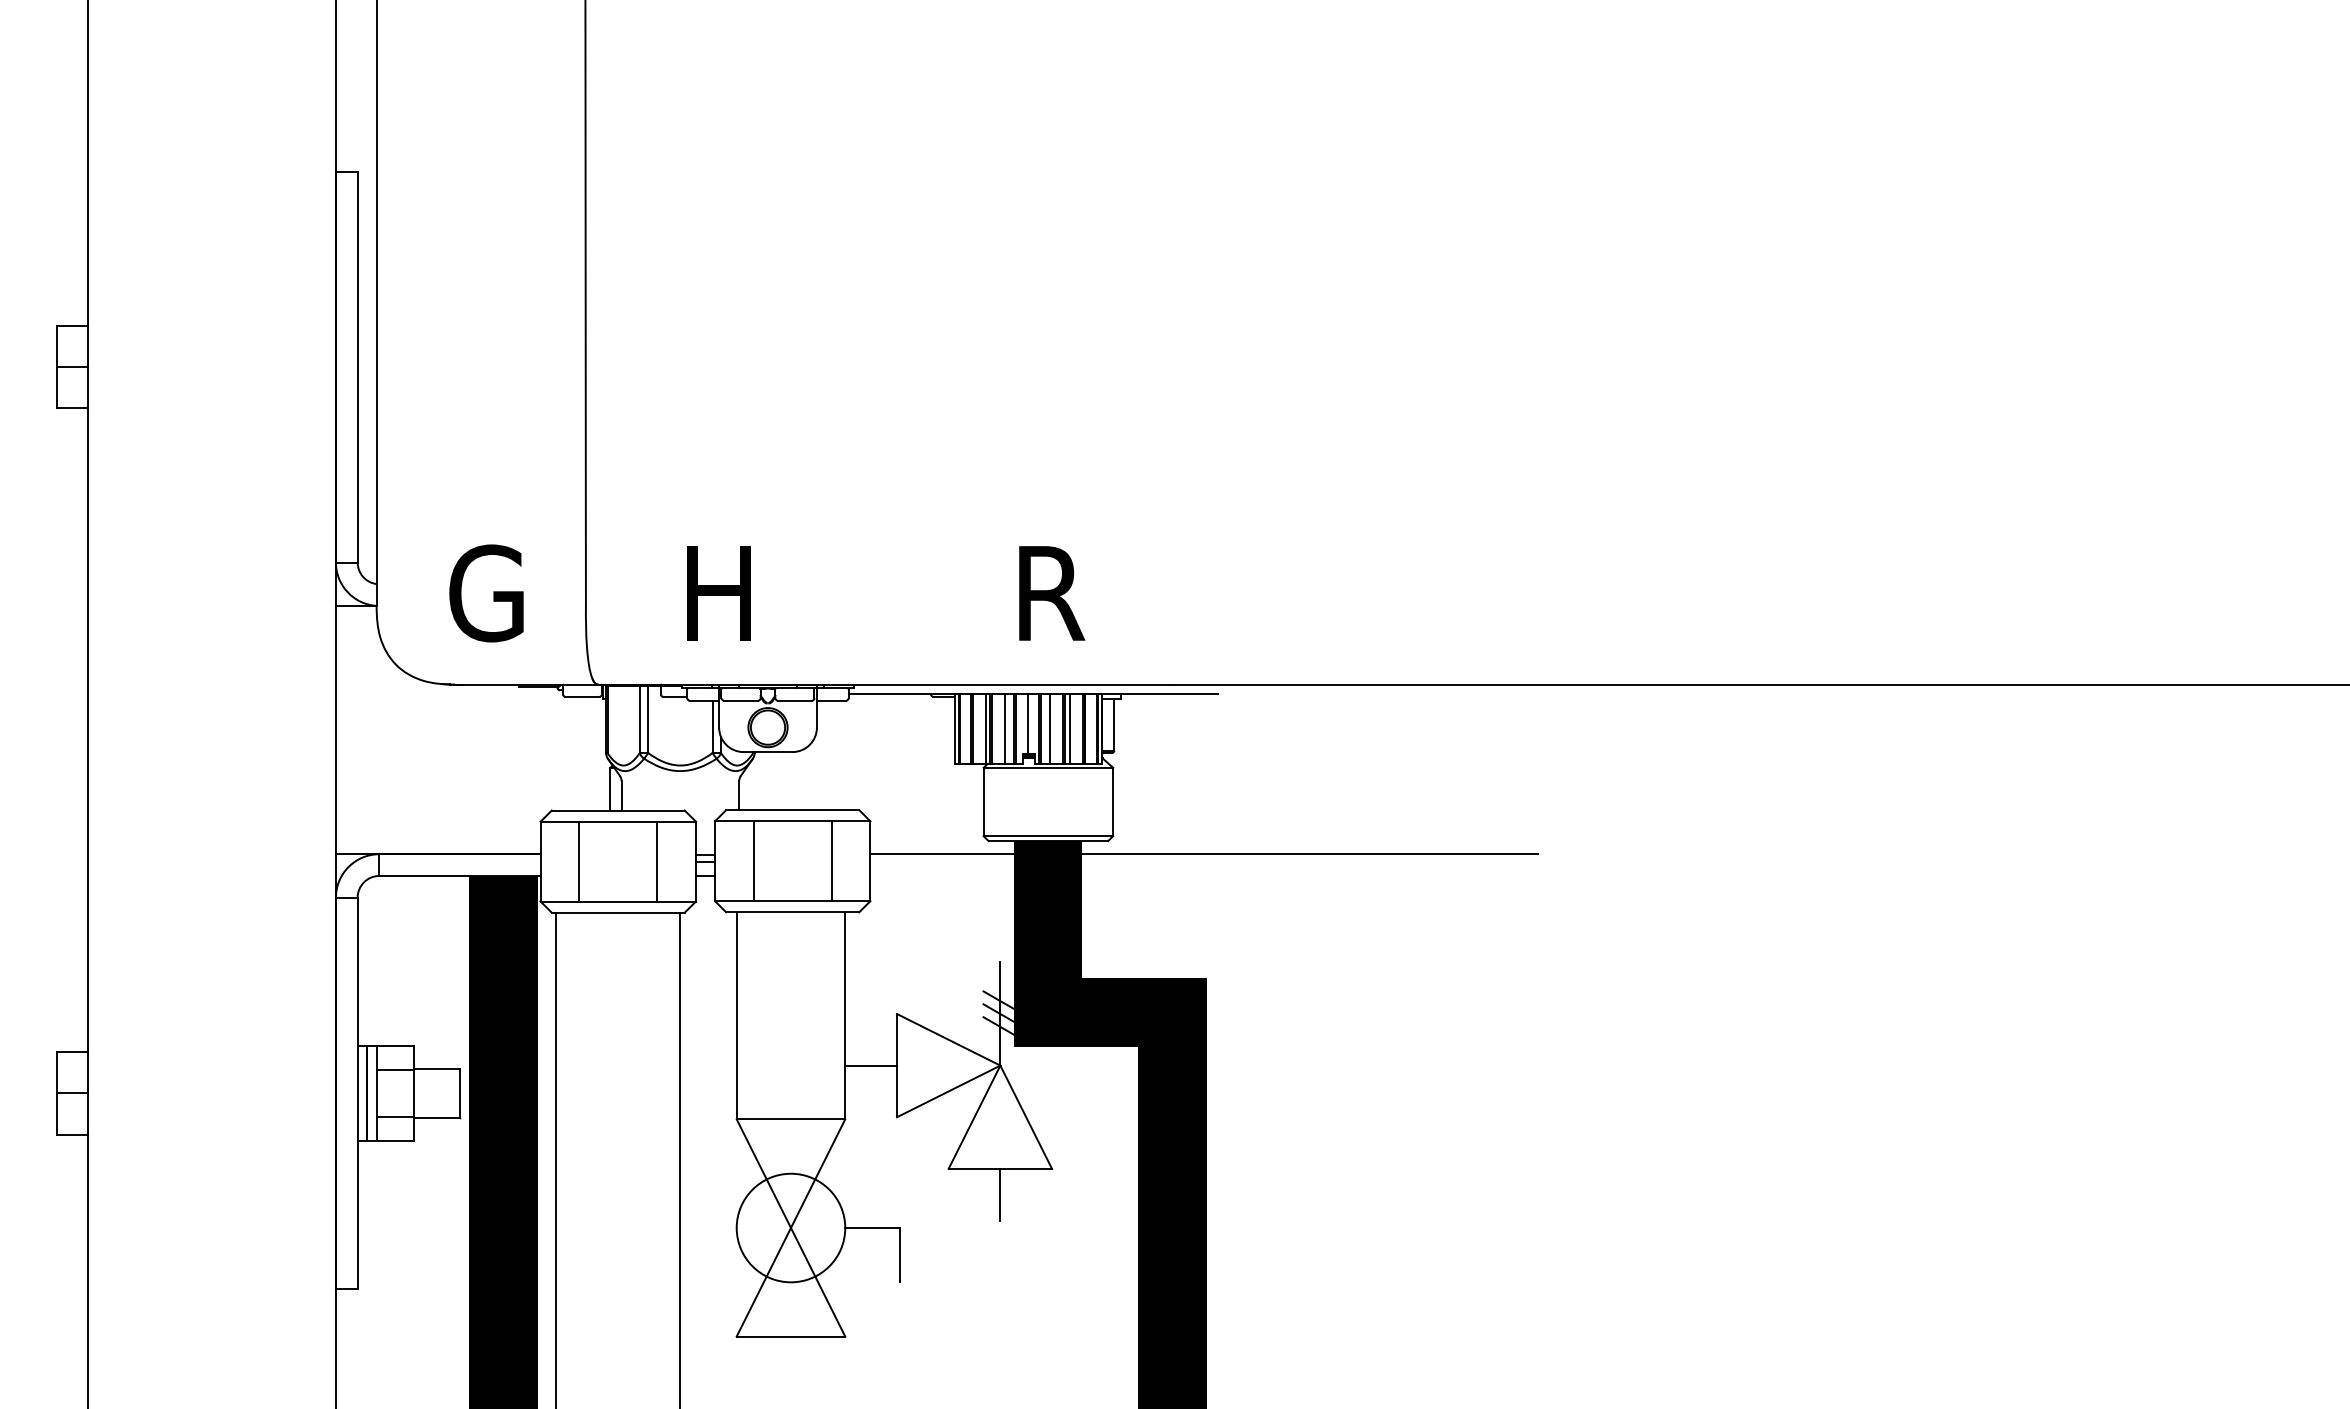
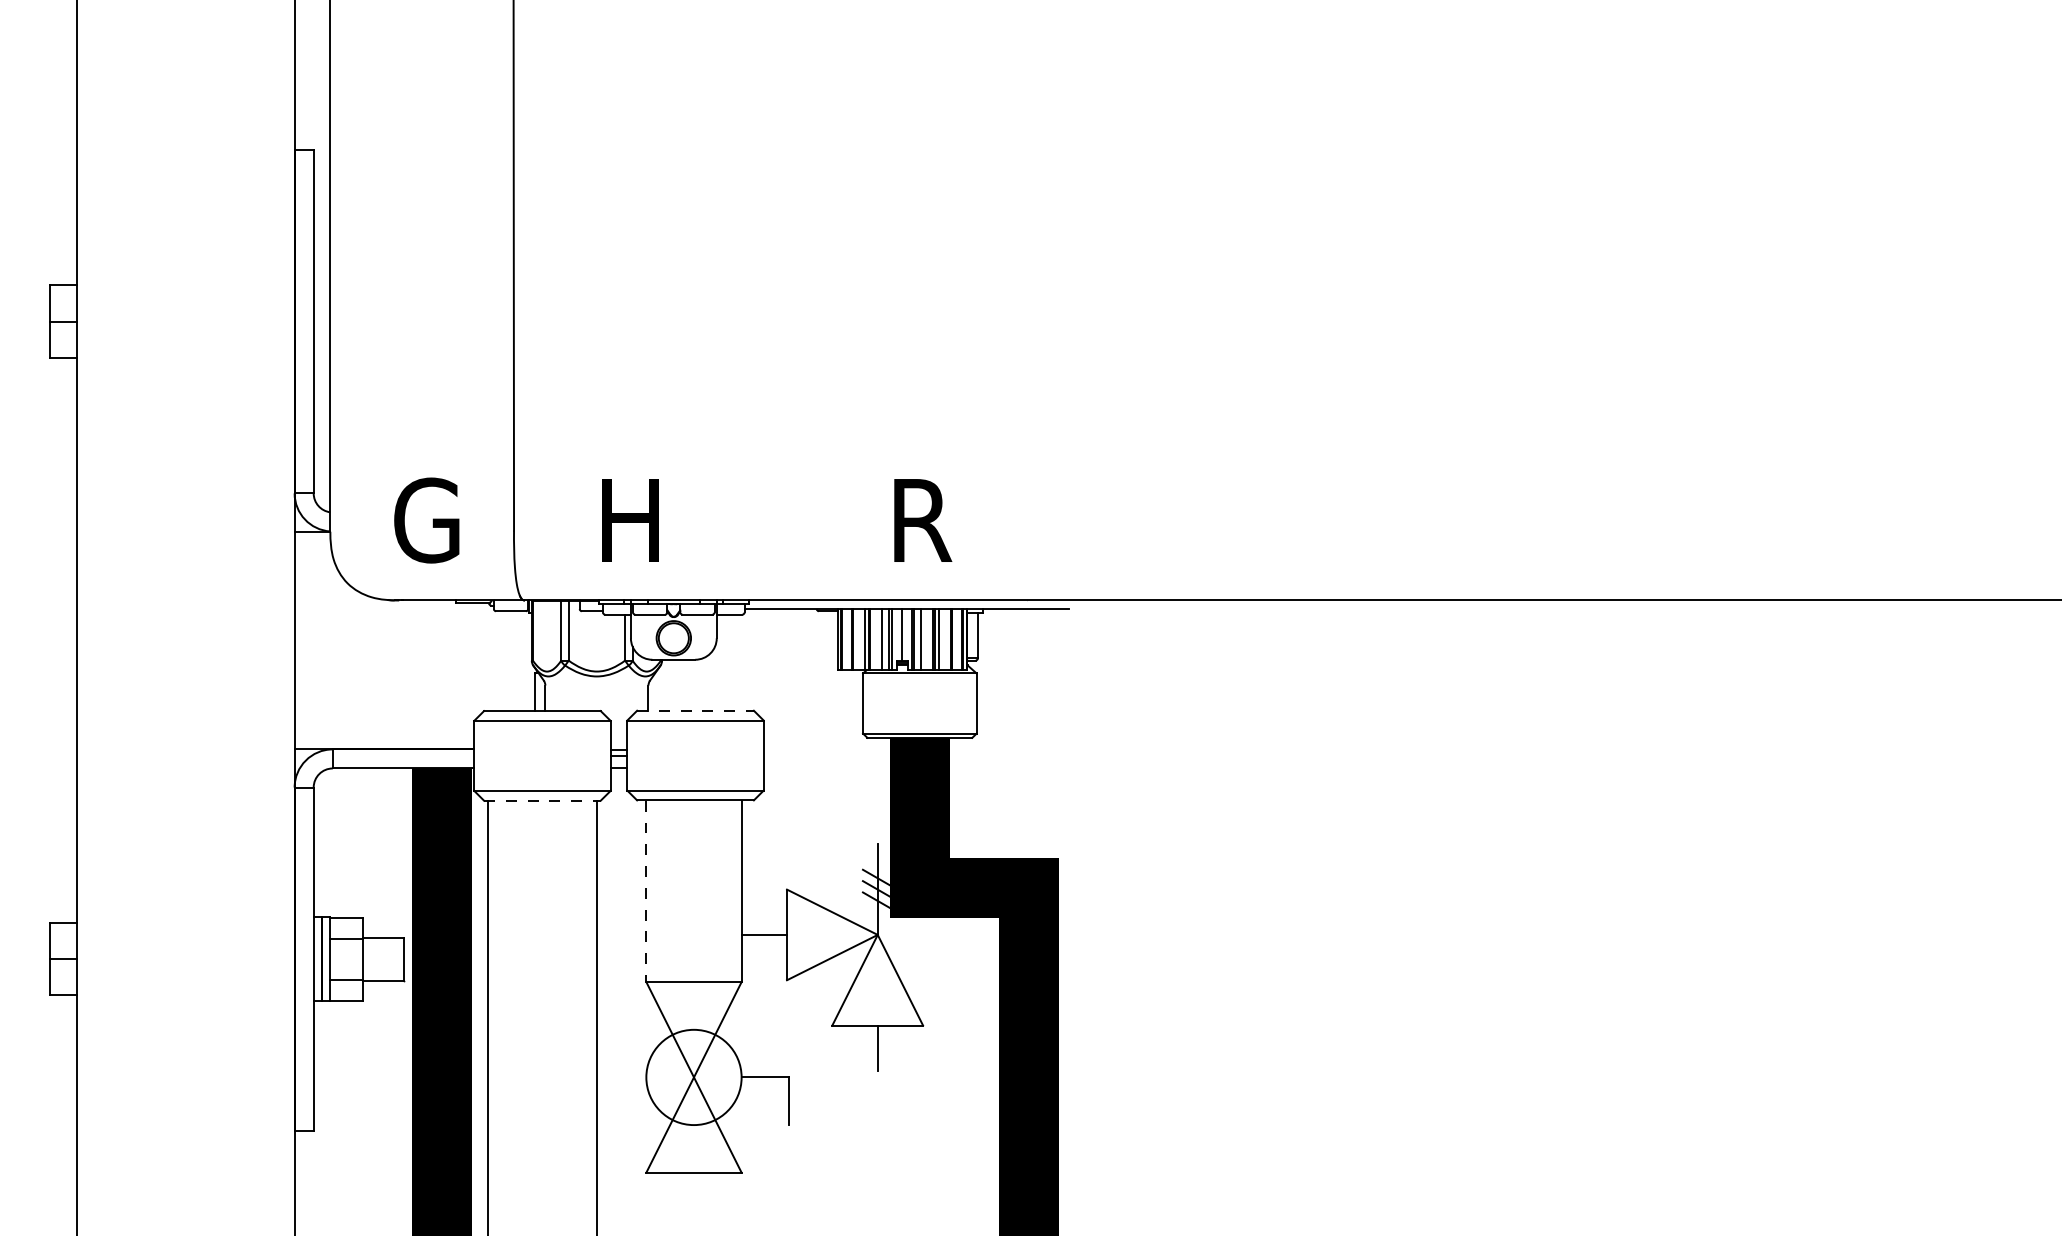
line: (792, 810) -> (695, 711), solid -> dashed
line: (1204, 854) -> (1056, 749), removed
line: (579, 861) -> (508, 755), removed
line: (657, 861) -> (576, 755), removed
line: (753, 861) -> (661, 755), removed
line: (831, 861) -> (729, 755), removed
line: (618, 912) -> (542, 800), solid -> dashed
line: (736, 1016) -> (646, 891), solid -> dashed

